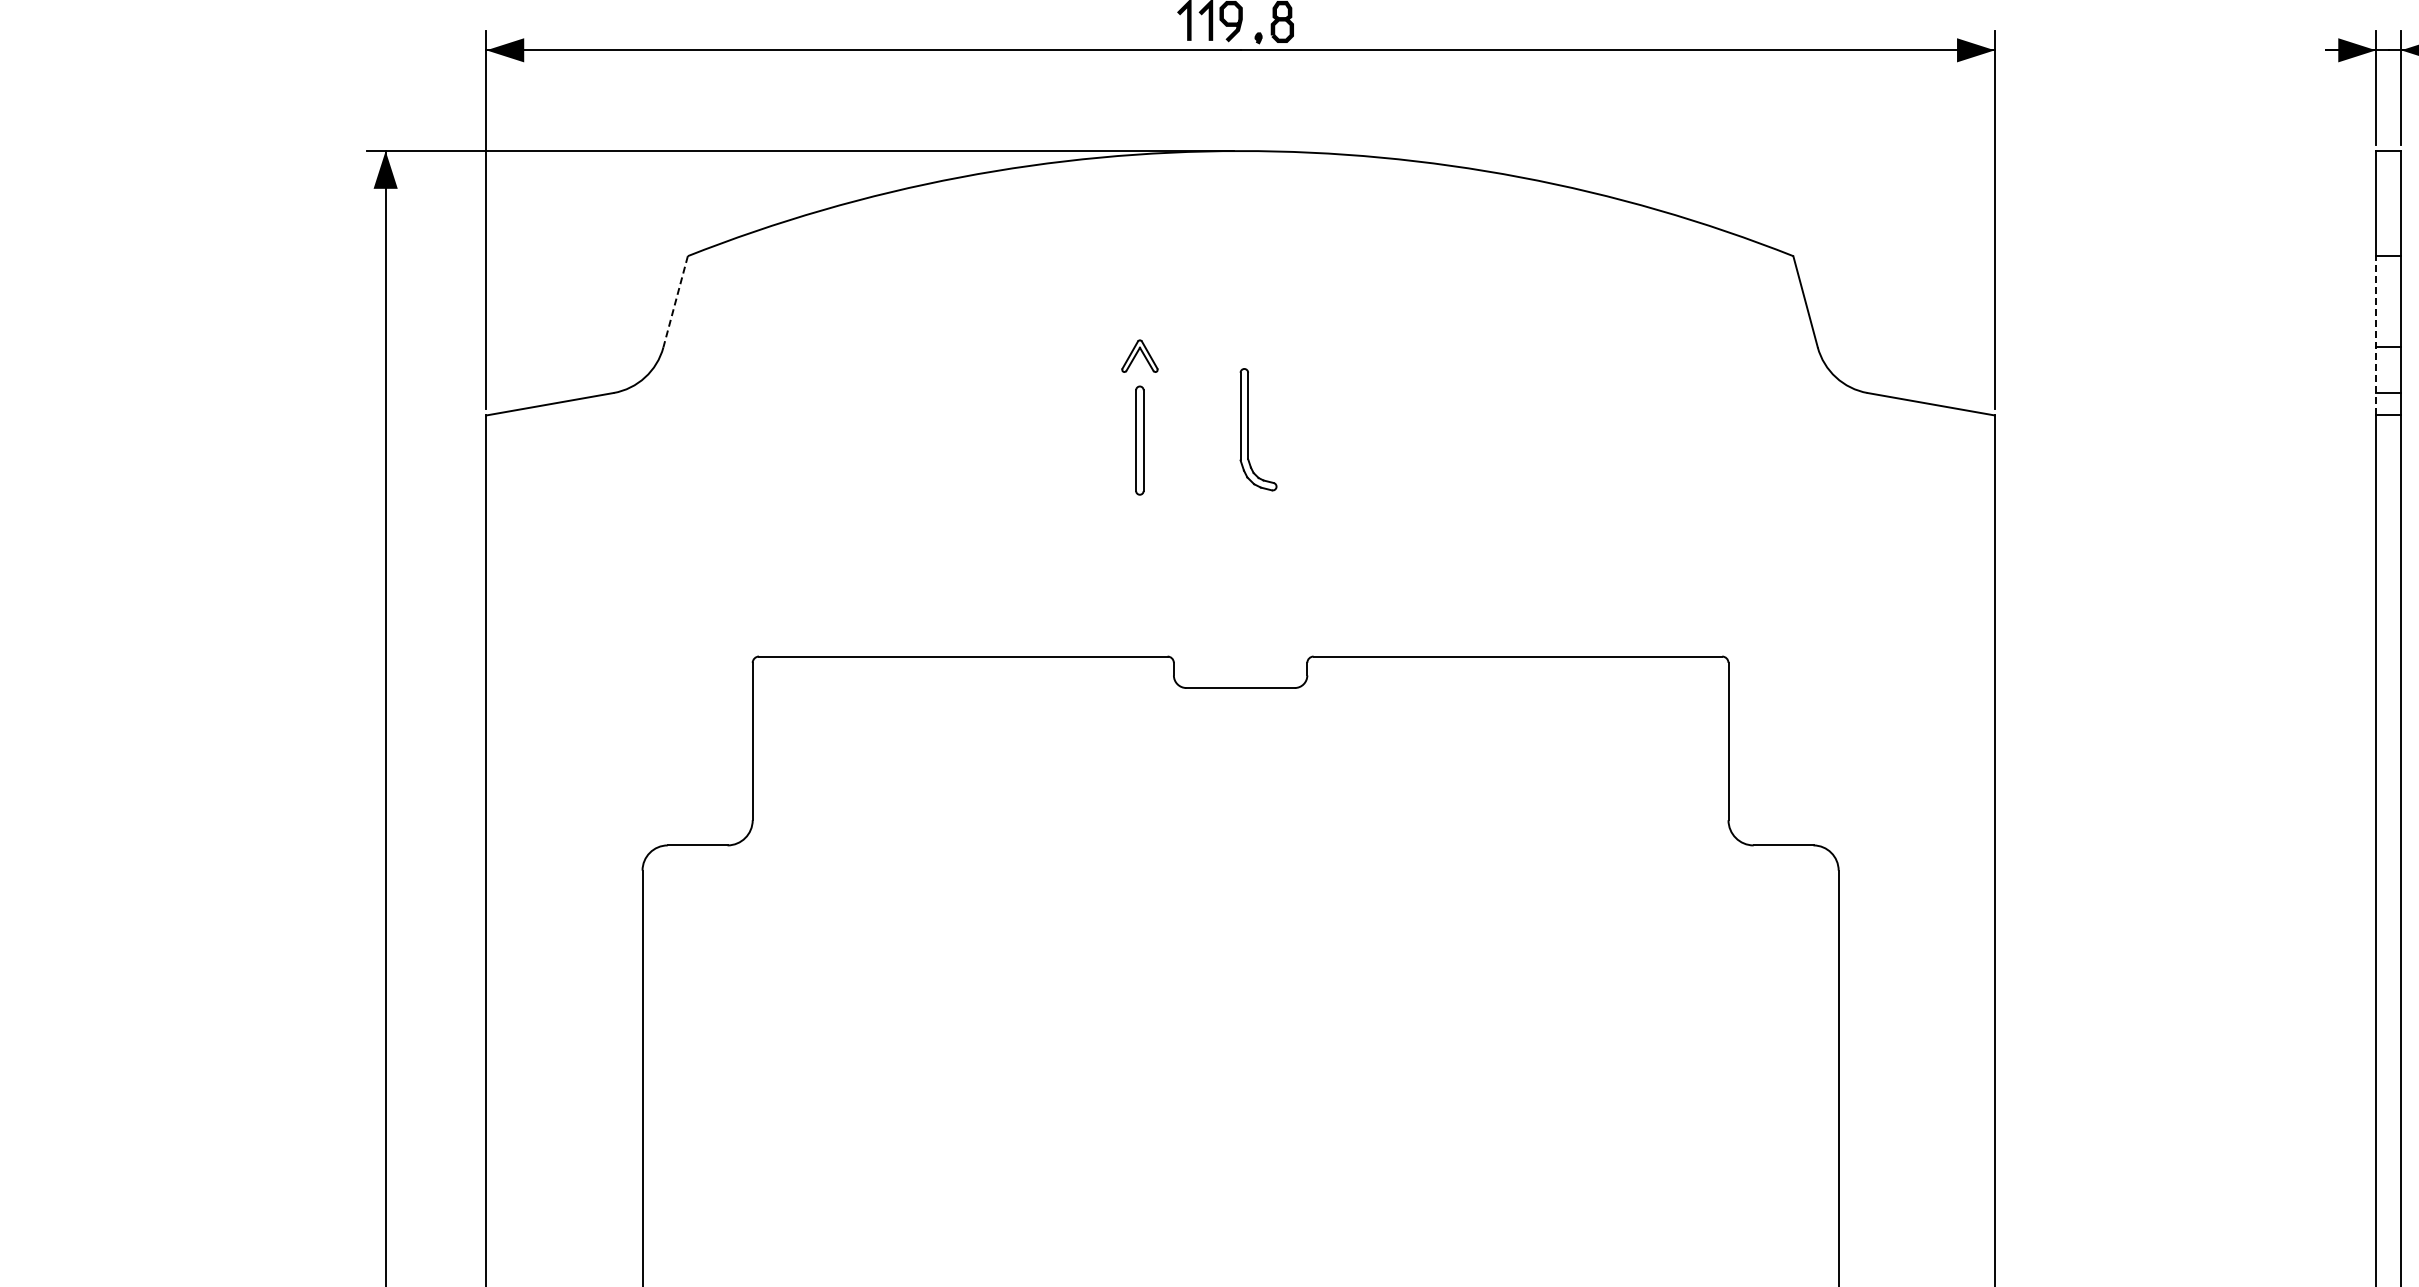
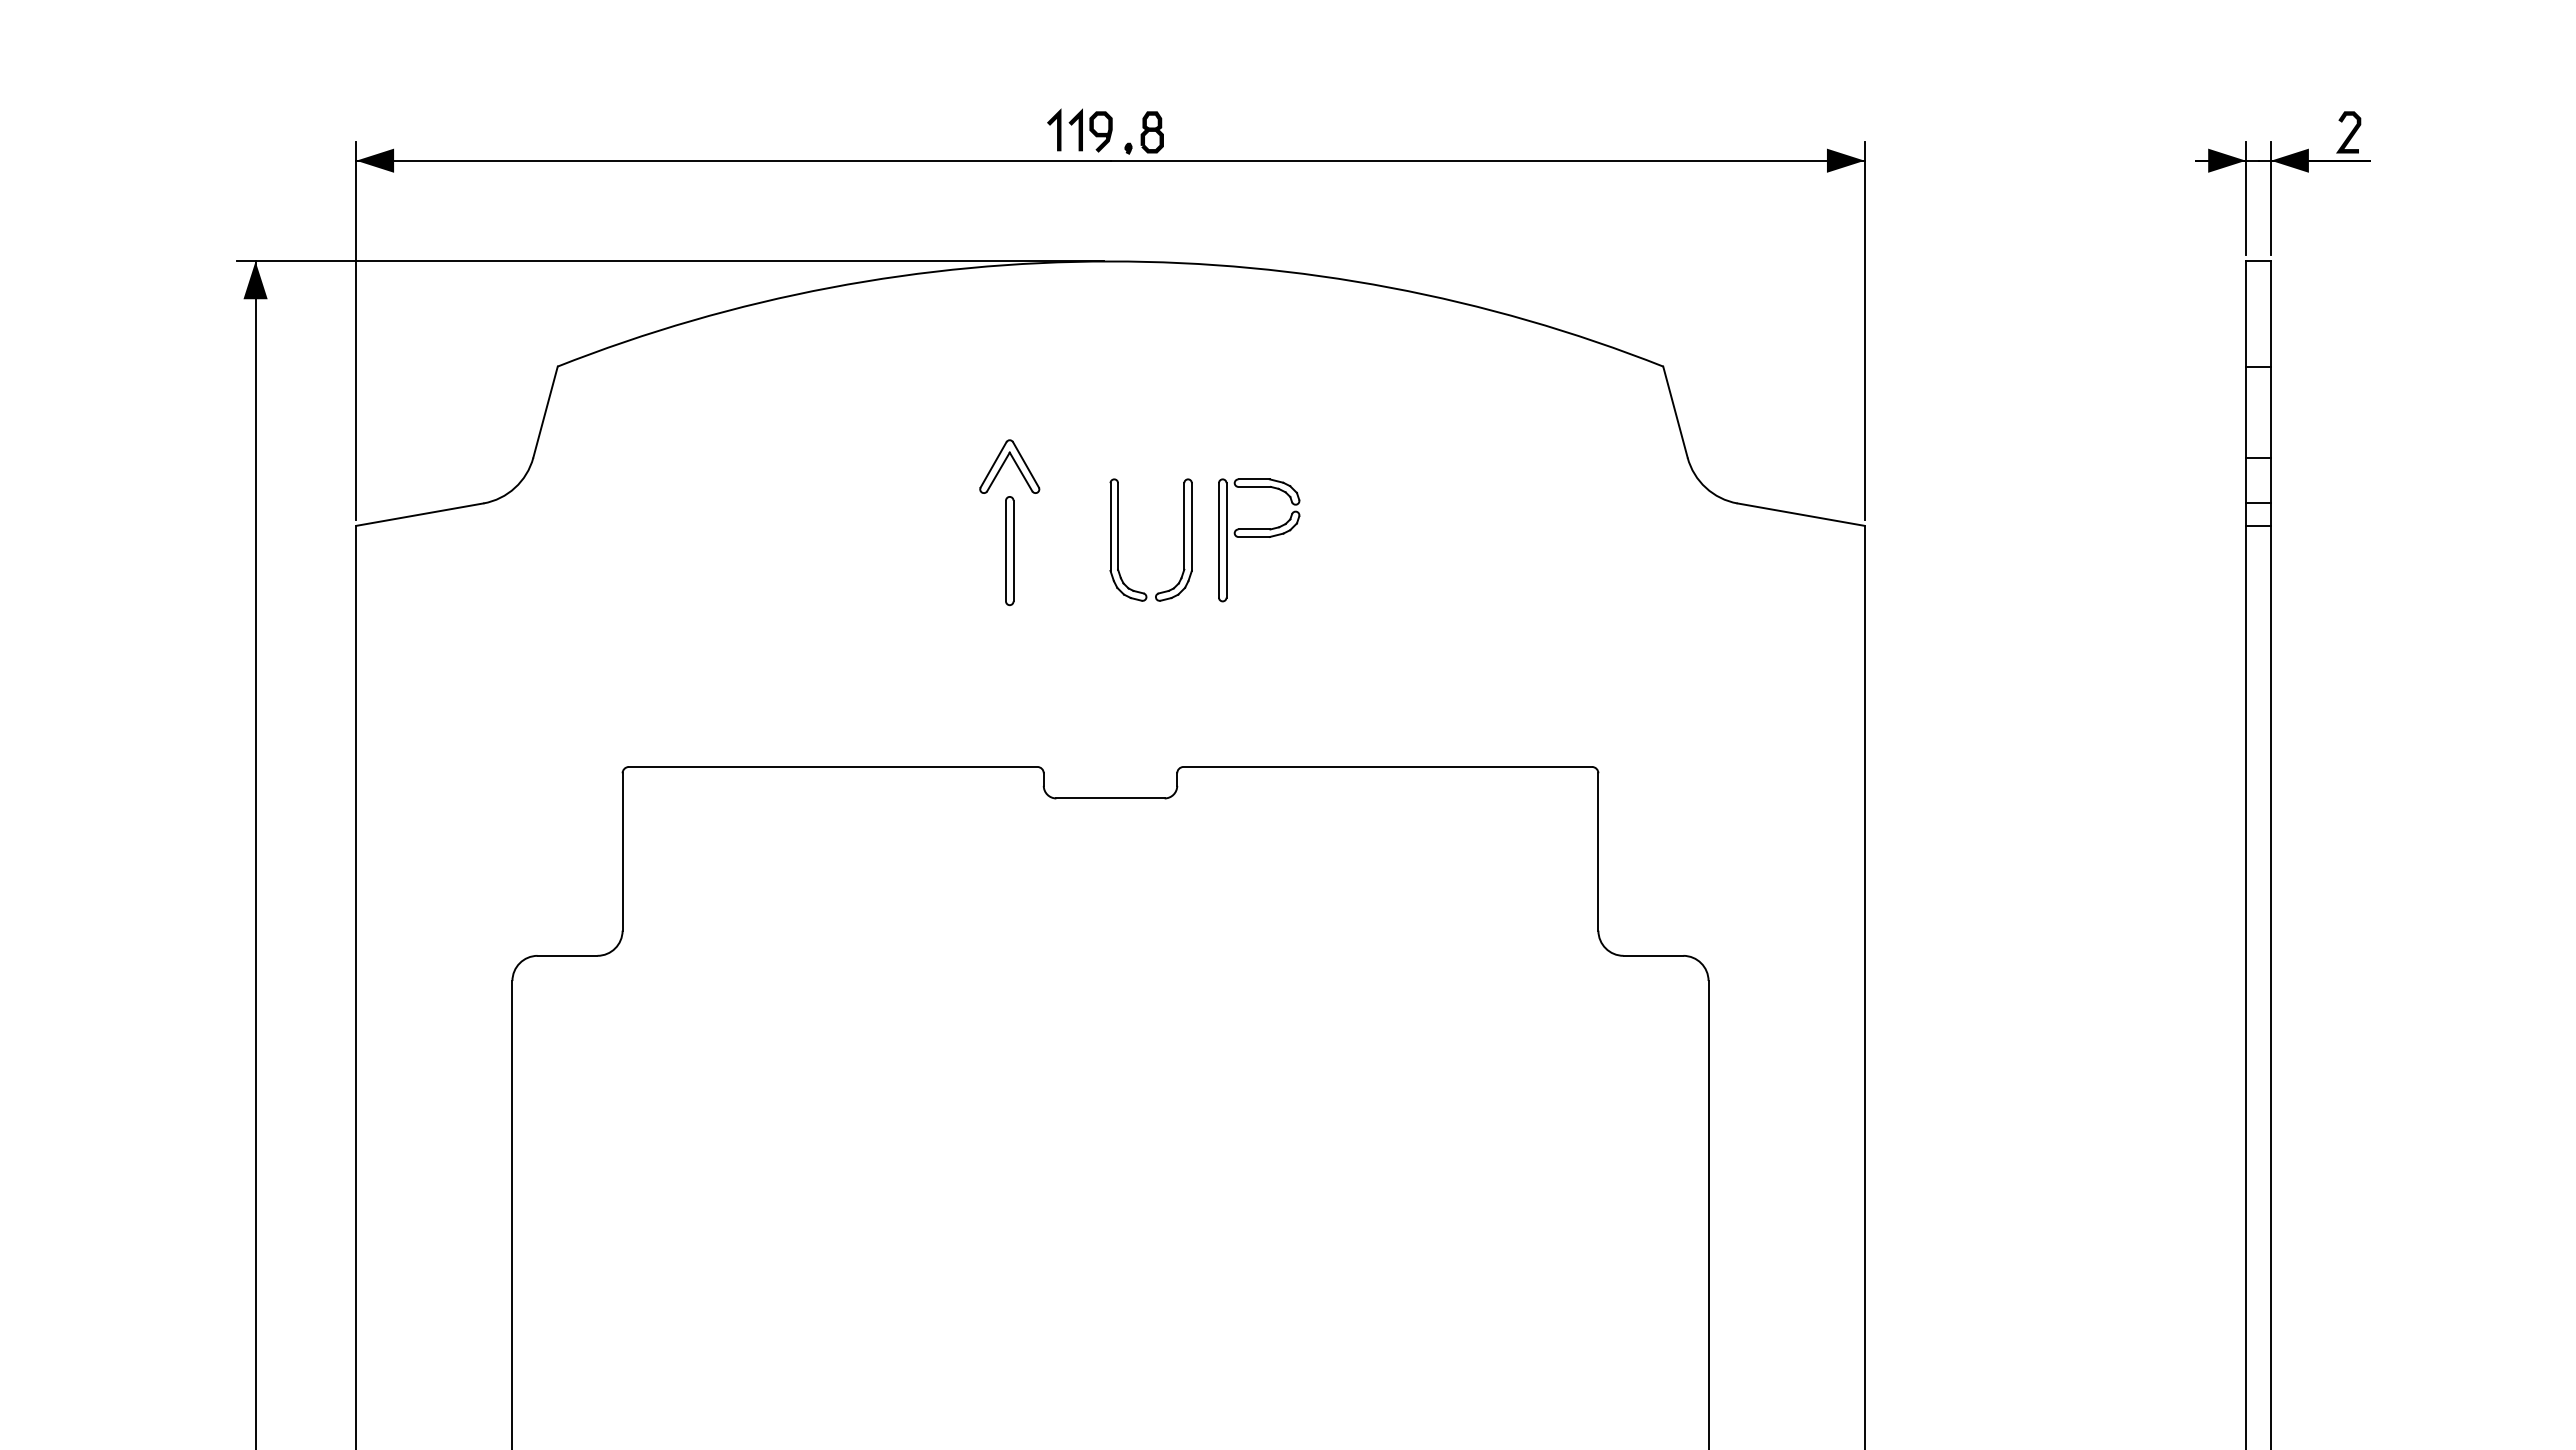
line: (675, 302) -> (545, 412), dashed -> solid
line: (2376, 336) -> (2246, 446), dashed -> solid
part: (1139, 356) -> (1009, 466), size x1.67
part: (1313, 429) -> (1183, 539), added
part: (1389, 430) -> (1259, 540), added

